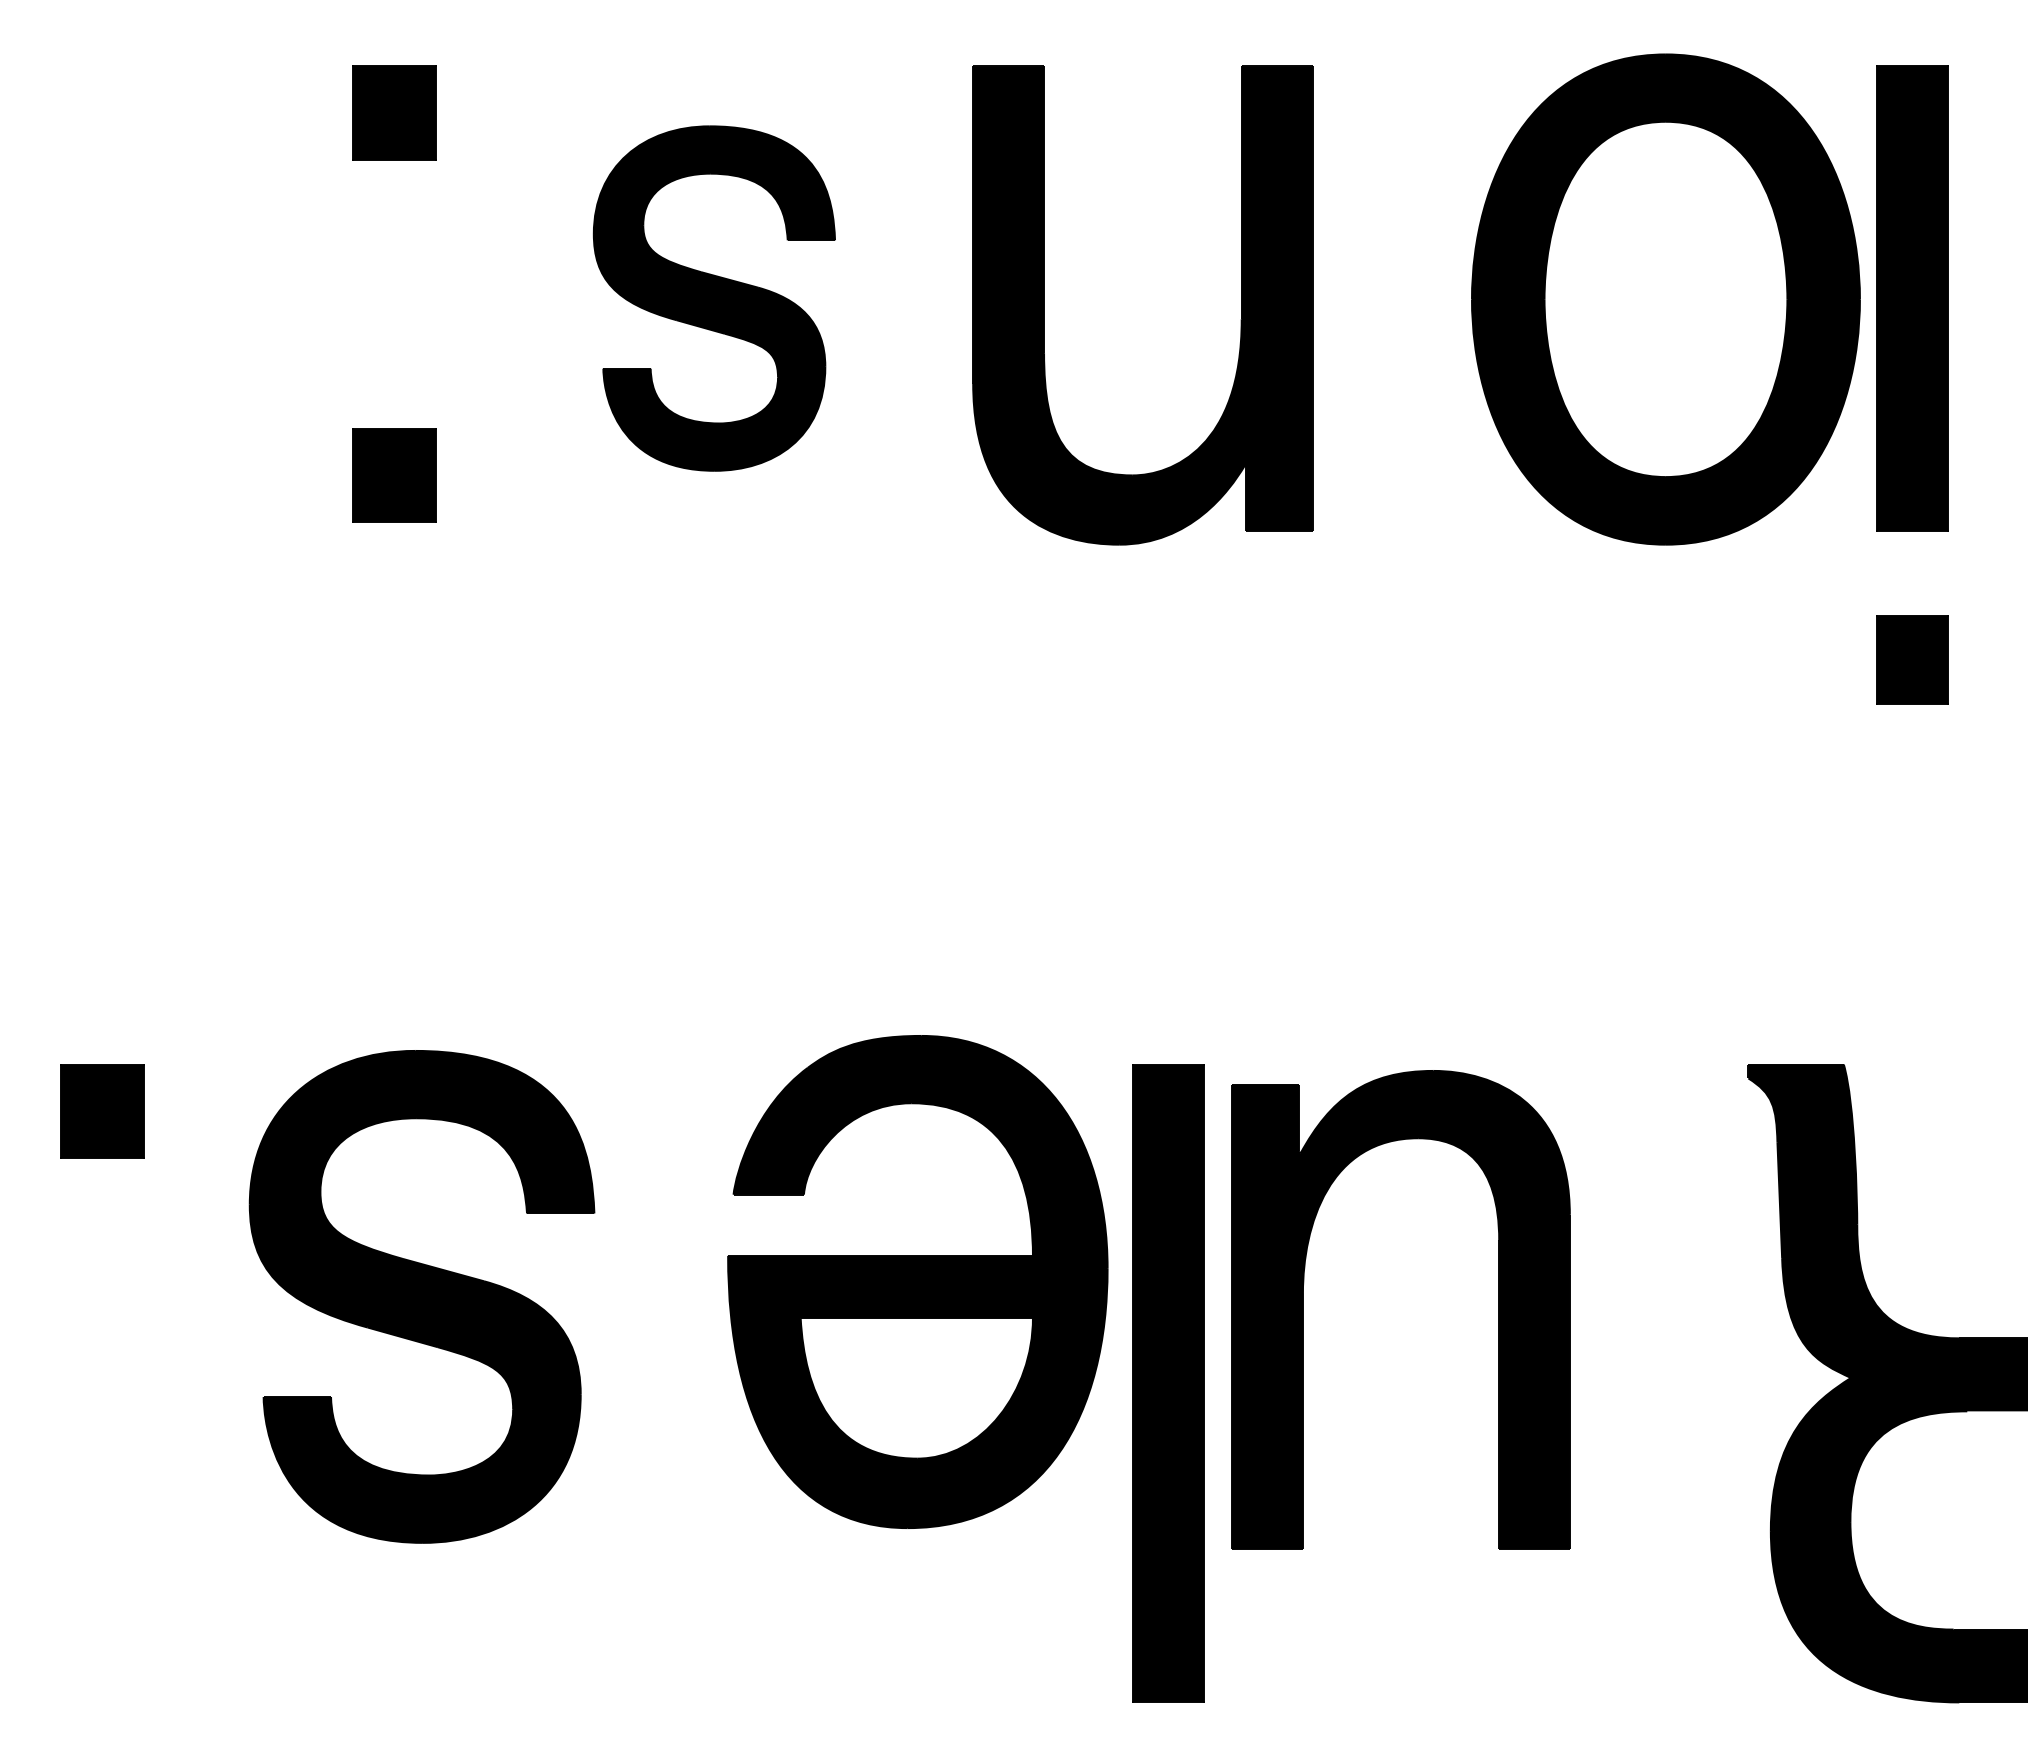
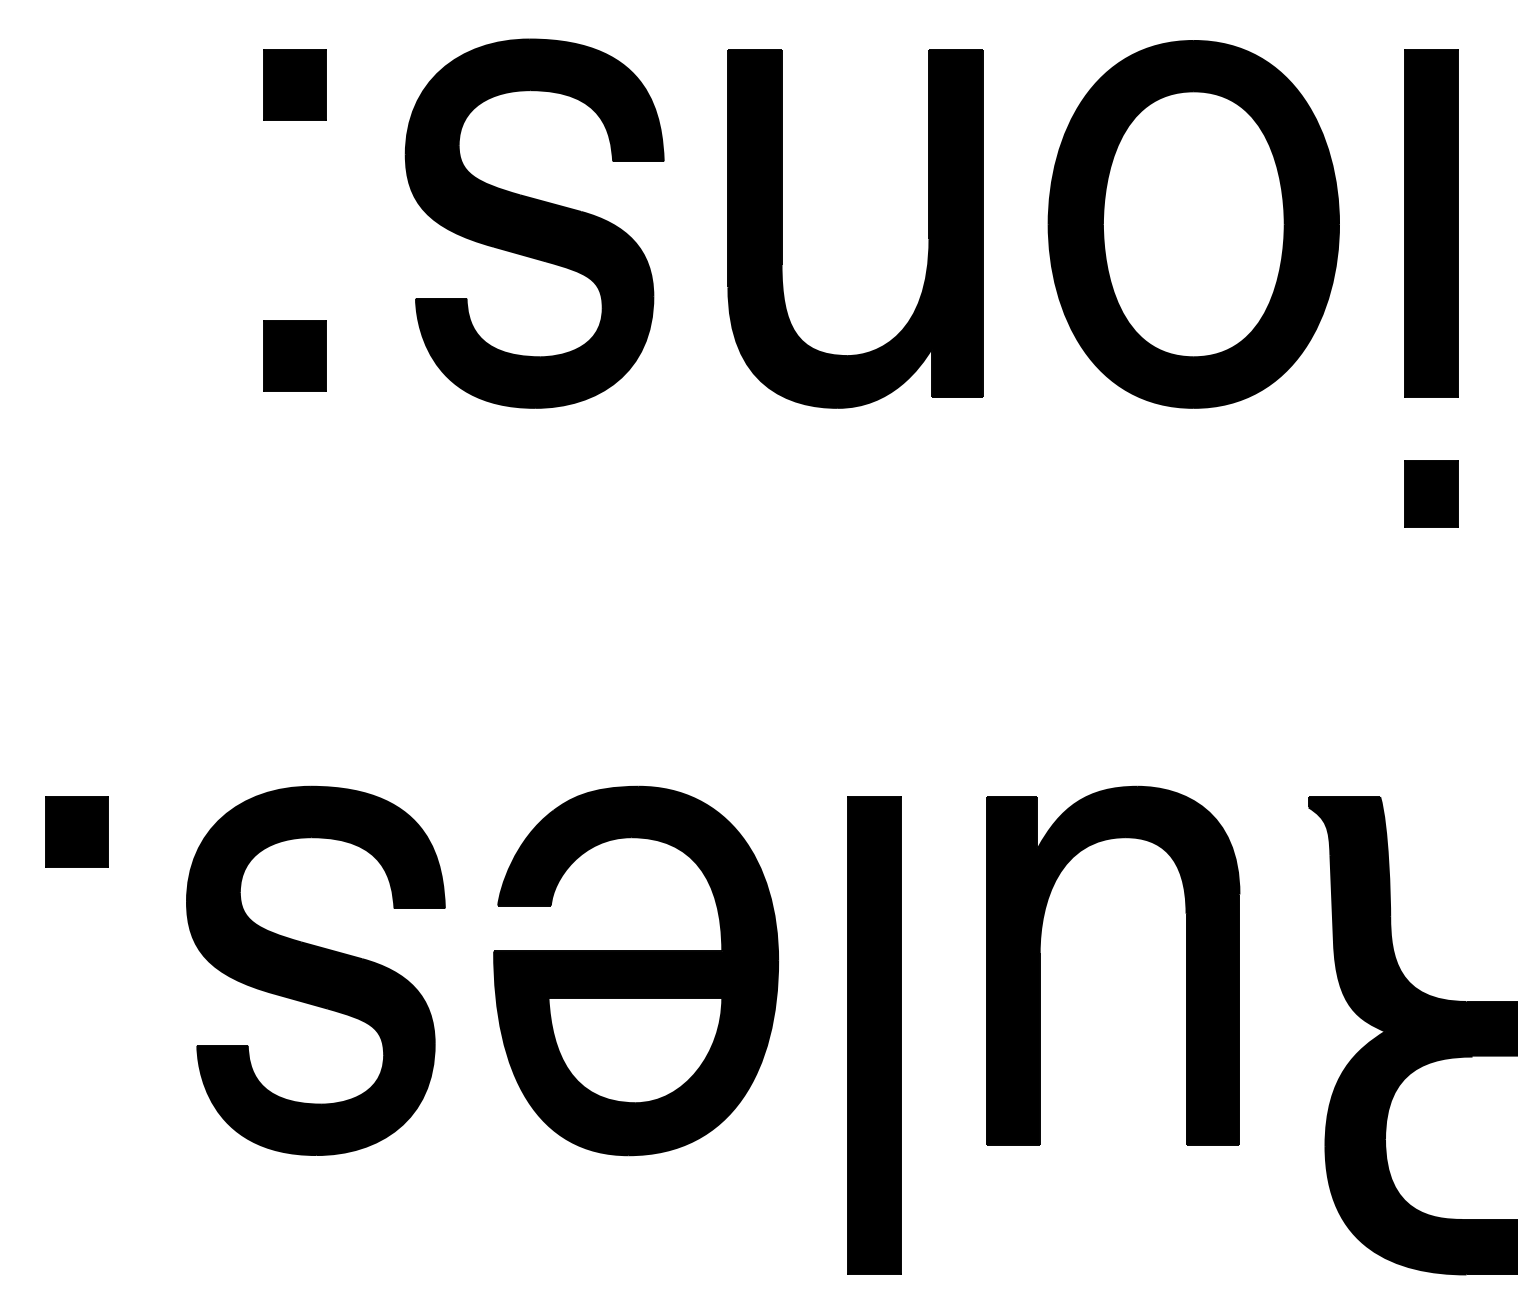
part: (714, 298) -> (534, 223), size x1.43
part: (1665, 299) -> (1193, 224), moved
part: (917, 1281) -> (635, 970), moved
part: (1303, 1309) -> (1040, 965), moved

